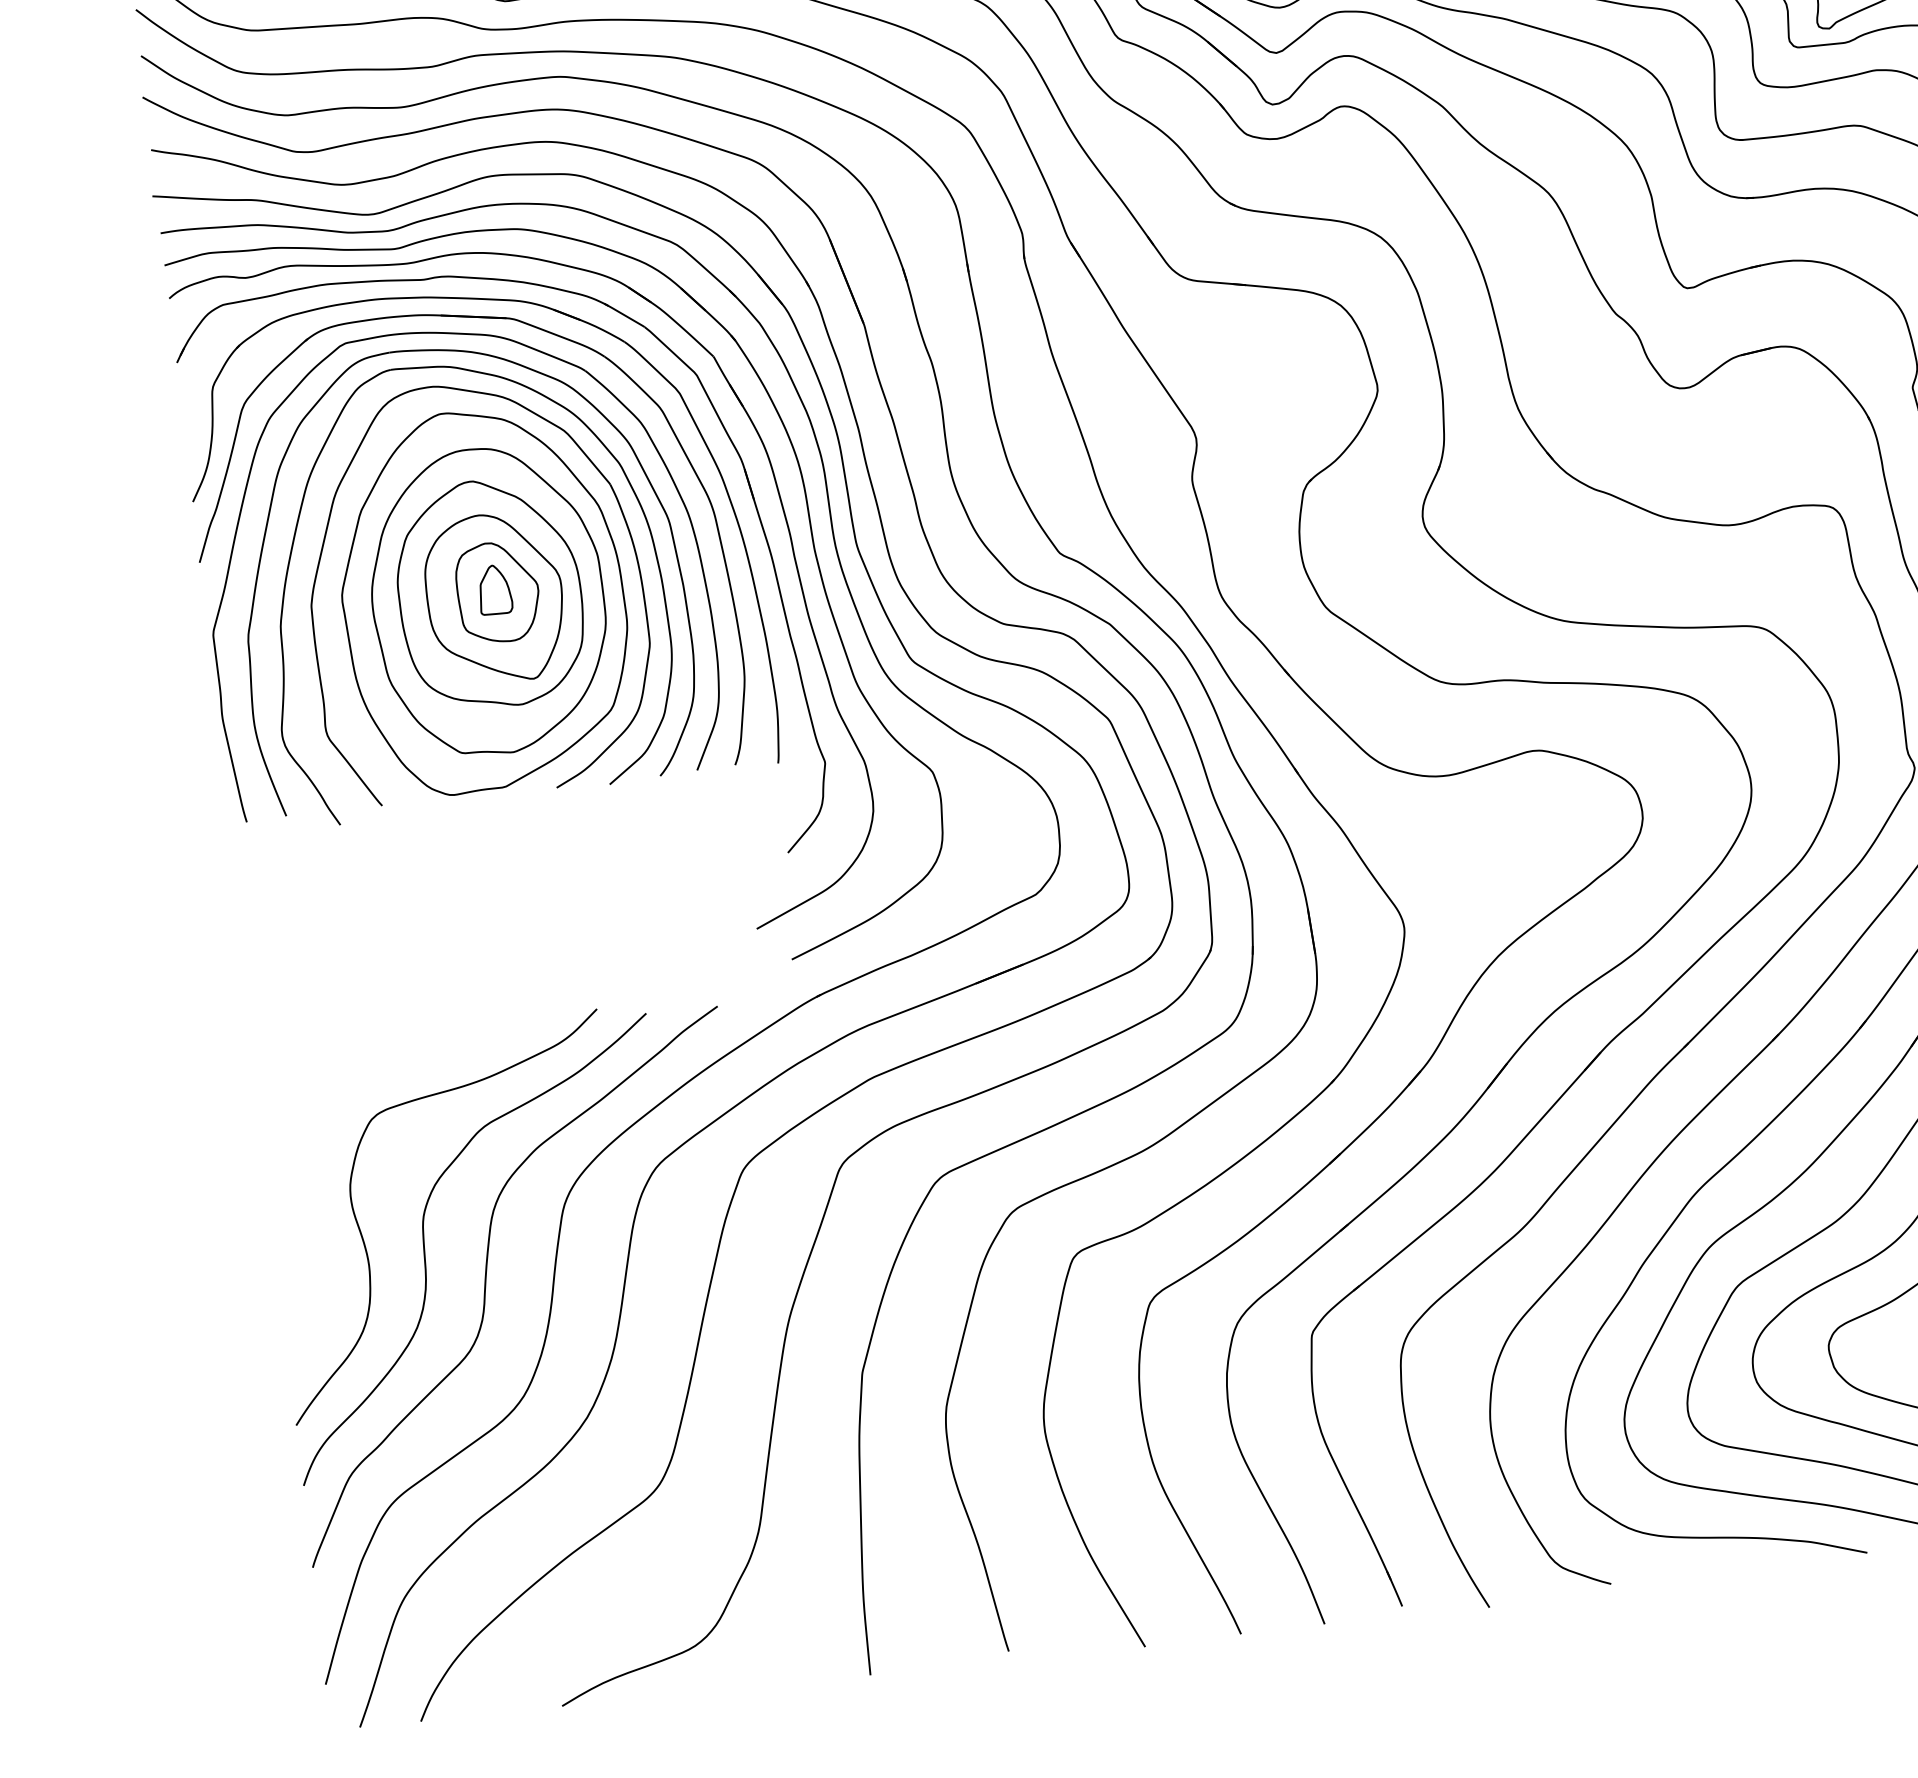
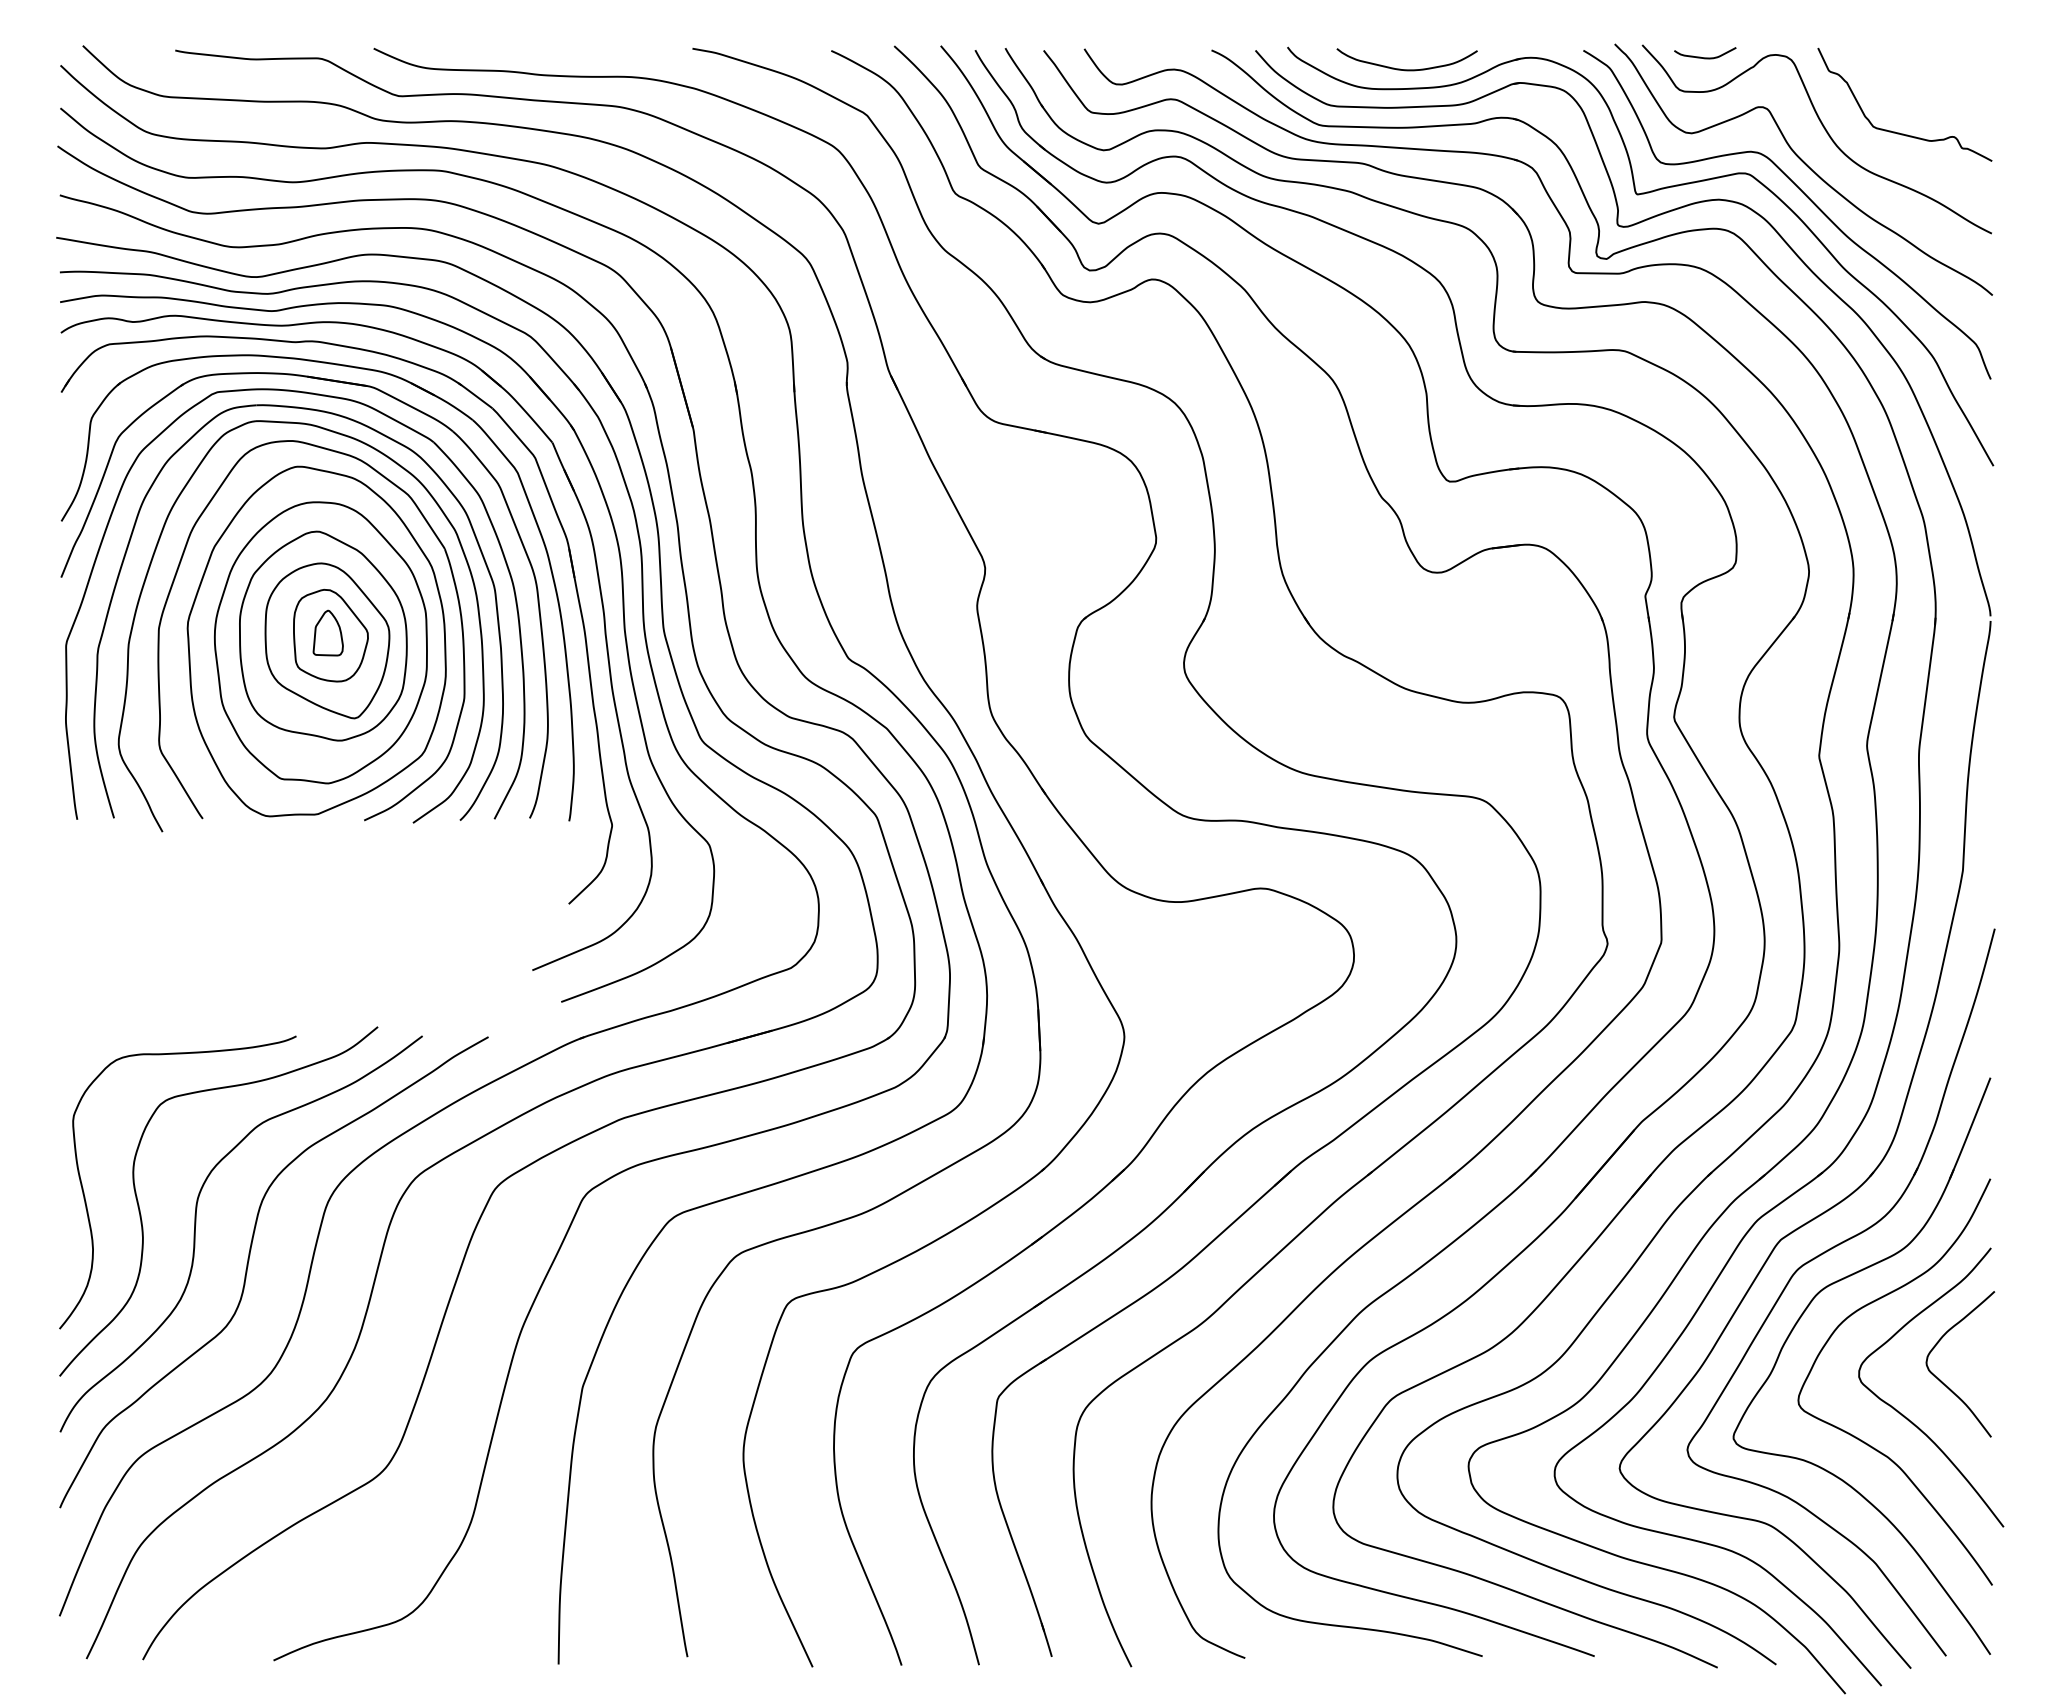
curve: (303, 1233) -> (86, 1201), added

